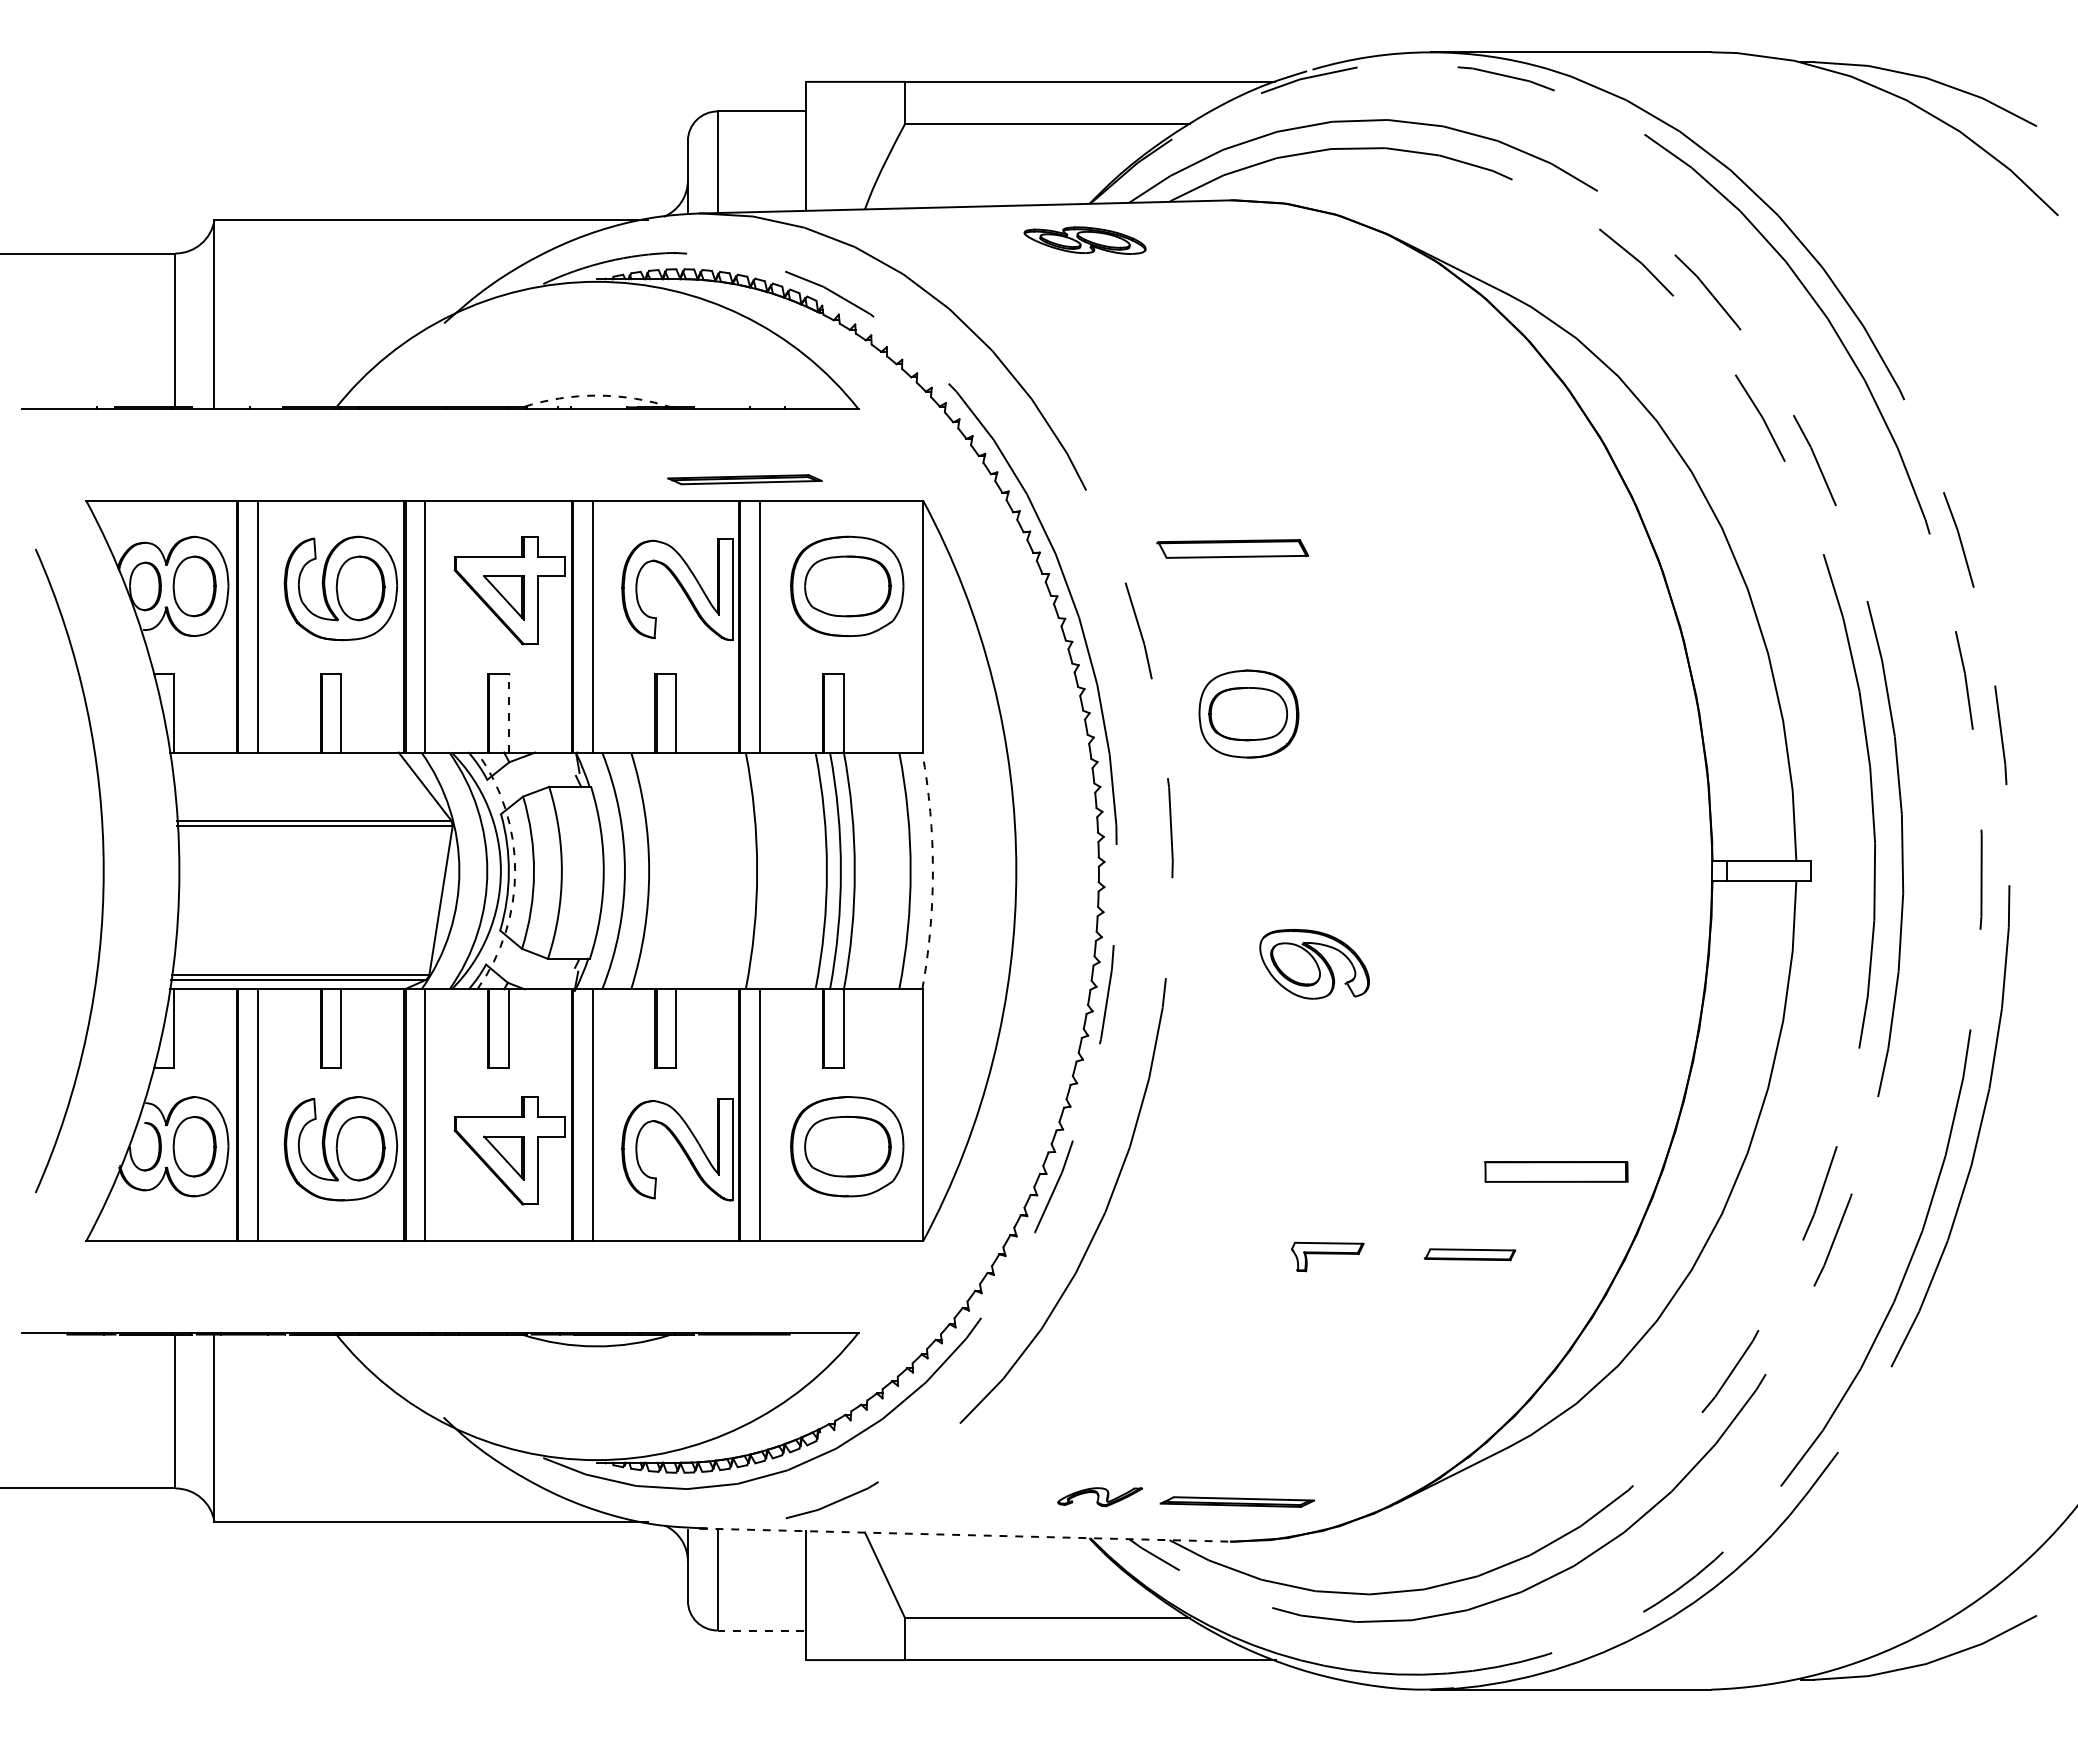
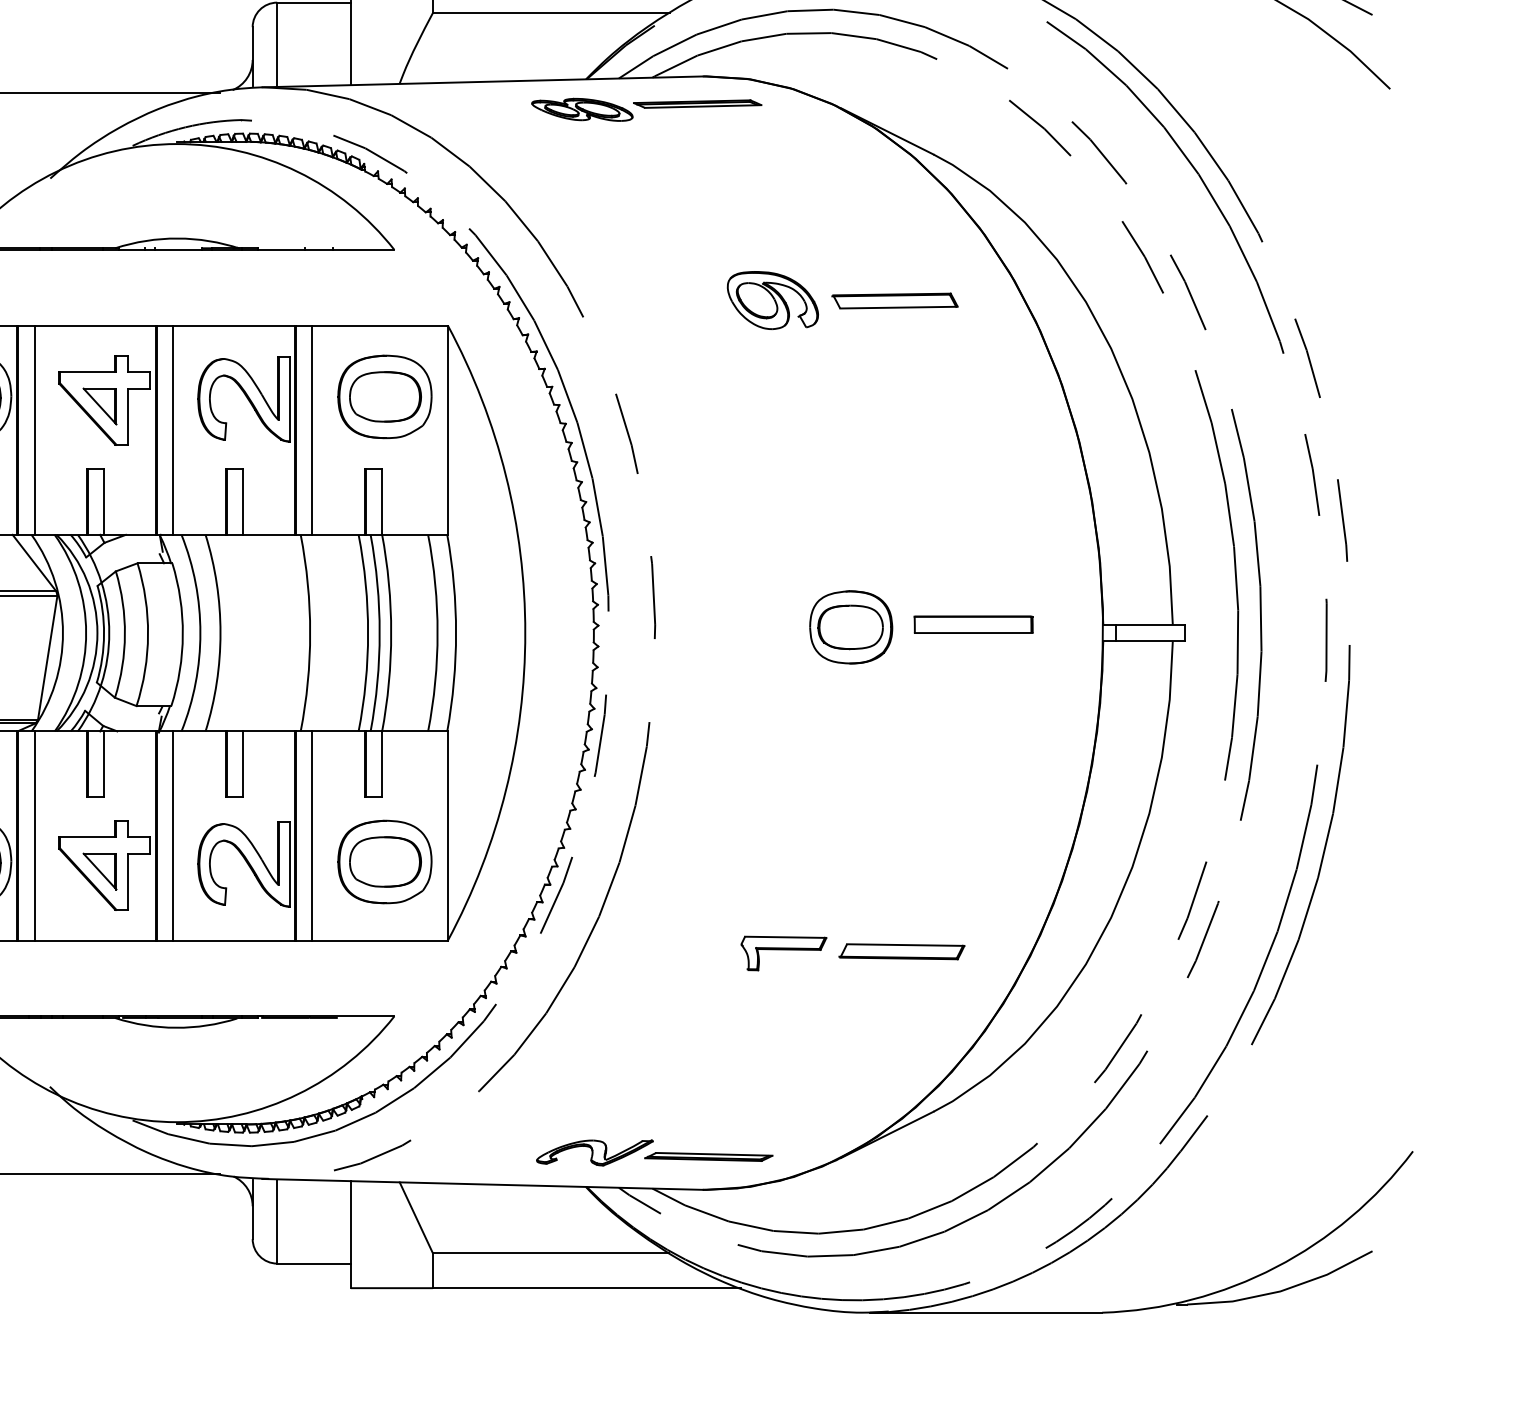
arc: (597, 395) -> (177, 238), dashed -> solid
part: (744, 479) -> (697, 103), moved
part: (1232, 548) -> (894, 300), moved
line: (508, 712) -> (103, 501), dashed -> solid
part: (1248, 713) -> (850, 626), moved
arc: (515, 870) -> (109, 632), dashed -> solid
arc: (932, 870) -> (455, 632), dashed -> solid
part: (1314, 964) -> (772, 300), moved
part: (1556, 1171) -> (973, 624), moved
part: (1469, 1254) -> (901, 951), size x1.67
part: (1327, 1256) -> (783, 953), size x1.43
part: (1099, 1496) -> (594, 1152), size x1.67
line: (965, 1535) -> (483, 1184), dashed -> solid
line: (762, 1630) -> (314, 1263), dashed -> solid

